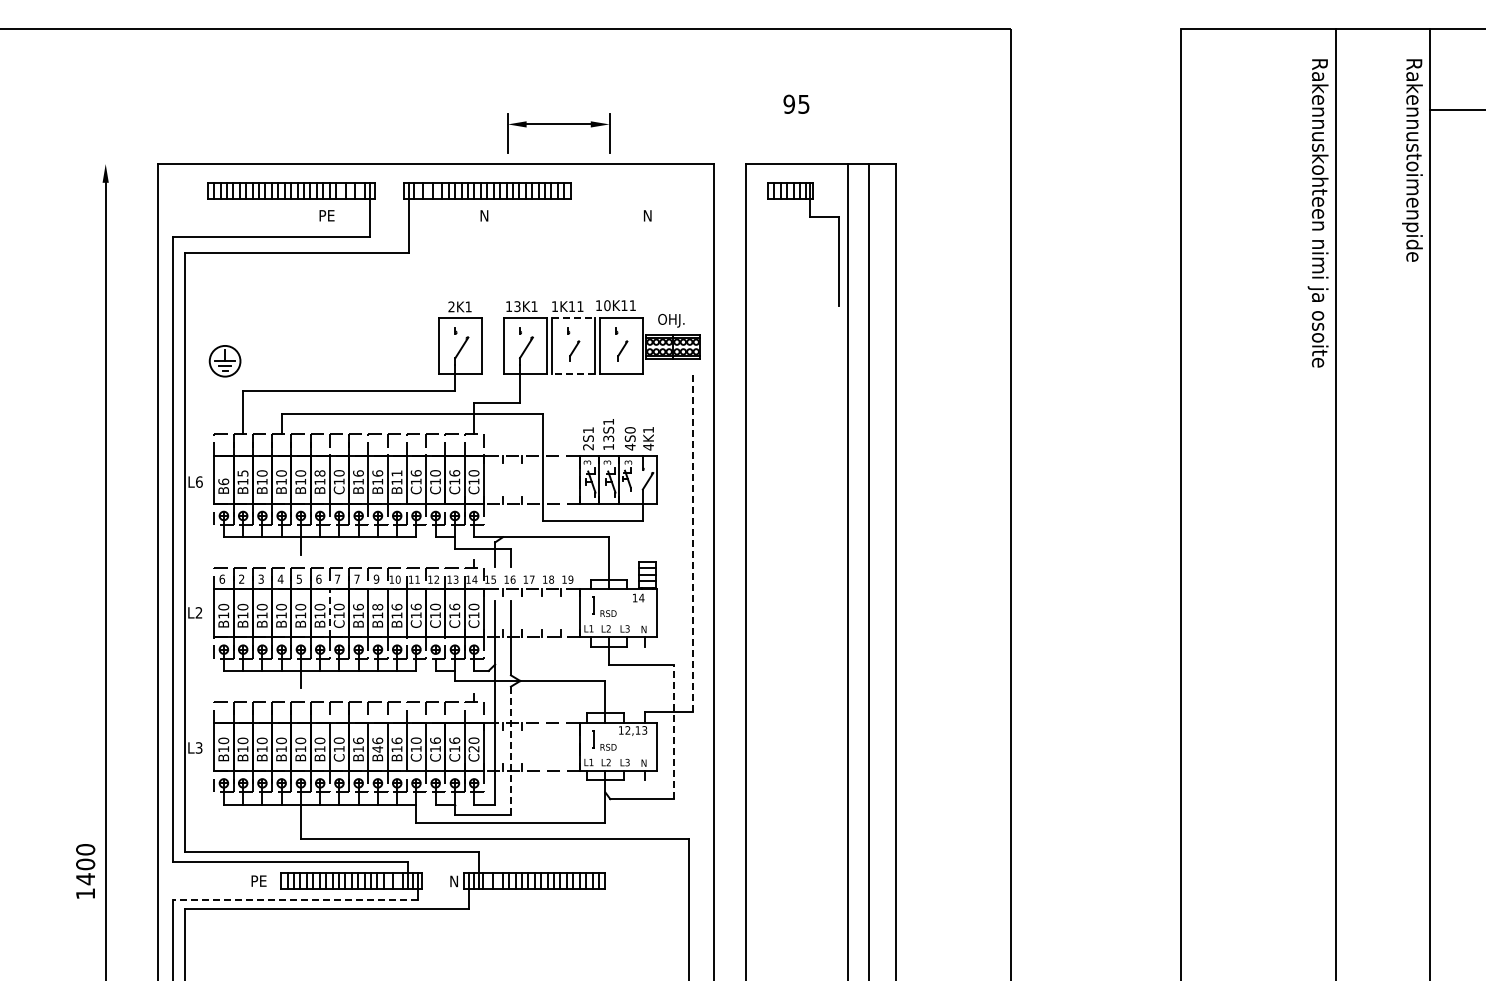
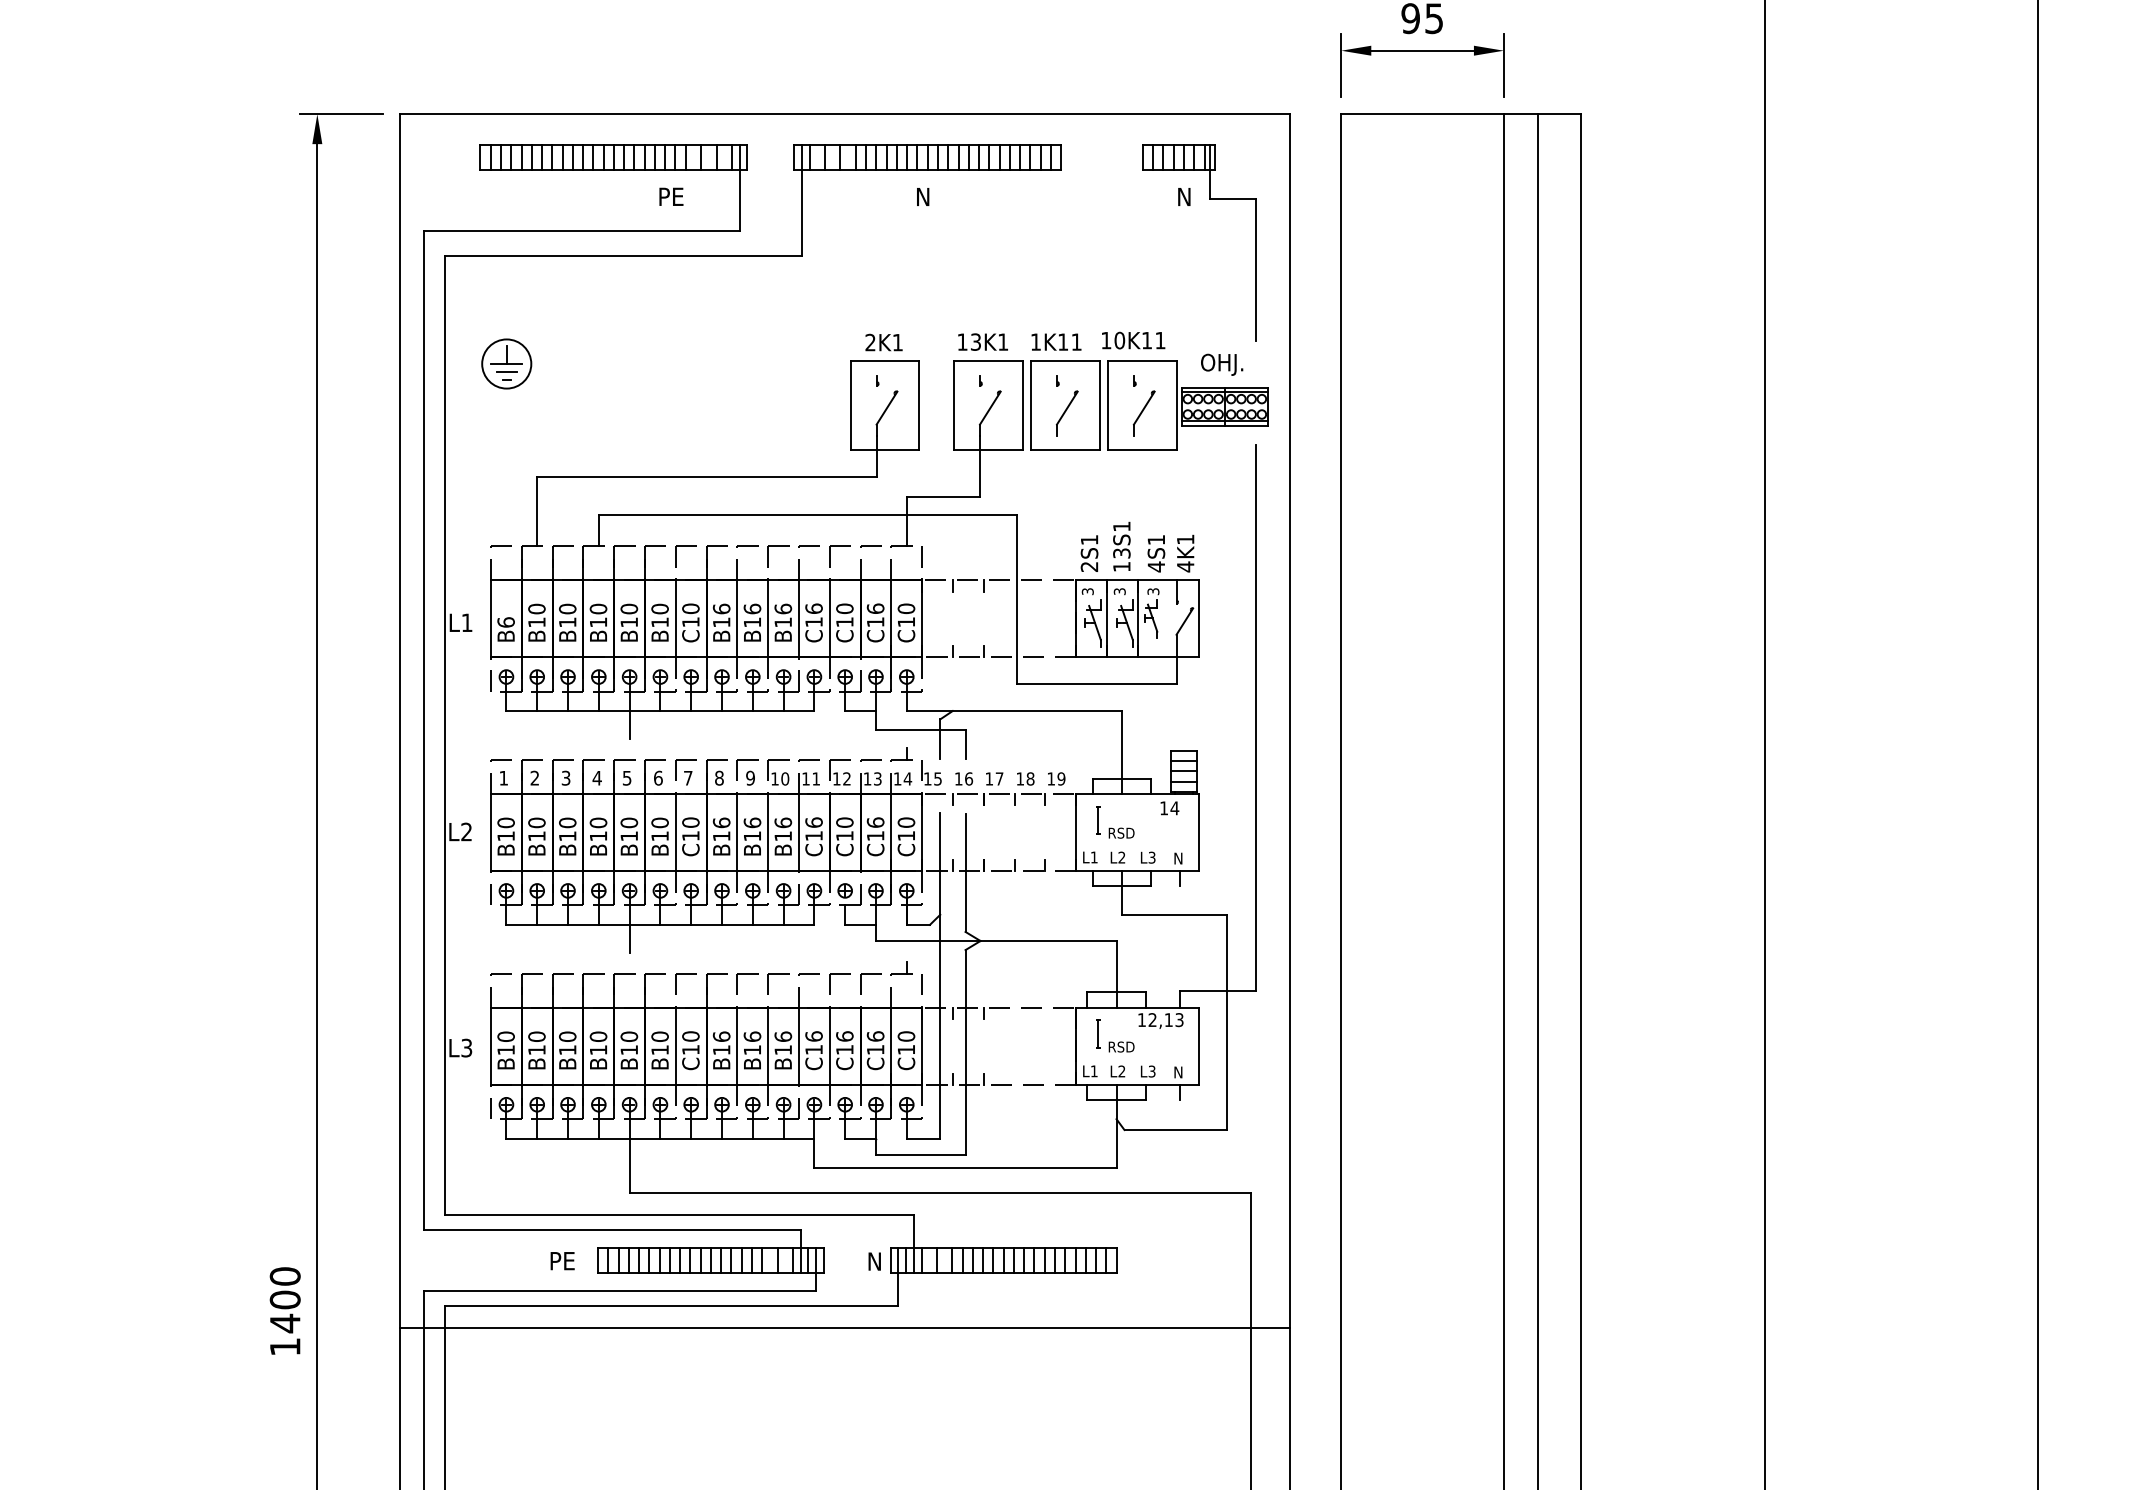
part: (558, 124) -> (1422, 50), moved
line: (120, 164) -> (341, 114), added
part: (809, 217) -> (1209, 199), moved
line: (573, 318) -> (1065, 361), dashed -> solid
part: (574, 350) -> (1067, 412), size x1.43
part: (622, 350) -> (1143, 412), size x1.43
part: (224, 361) -> (505, 364), moved
line: (572, 374) -> (1063, 450), dashed -> solid
text: (629, 430) -> (1155, 540), 4S0 -> 4S1
text: (242, 473) -> (536, 609), B15 -> B10
text: (320, 473) -> (660, 609), B18 -> B10
text: (396, 473) -> (782, 609), B11 -> B16
text: (199, 481) -> (467, 621), L6 -> L1
line: (692, 541) -> (1255, 717), dashed -> solid
text: (222, 578) -> (504, 777), 6 -> 1
text: (356, 578) -> (718, 777), 7 -> 8
text: (377, 606) -> (752, 821), B18 -> B16
line: (329, 612) -> (675, 831), dashed -> solid
line: (674, 731) -> (1227, 1021), dashed -> solid
text: (415, 740) -> (812, 1036), C10 -> C16
text: (377, 748) -> (752, 1048), B46 -> B16
text: (473, 749) -> (905, 1050), C20 -> C10
line: (510, 750) -> (964, 1052), dashed -> solid
text: (85, 871) -> (285, 1311), moved
line: (294, 899) -> (619, 1290), dashed -> solid
line: (435, 923) -> (844, 1328), added

